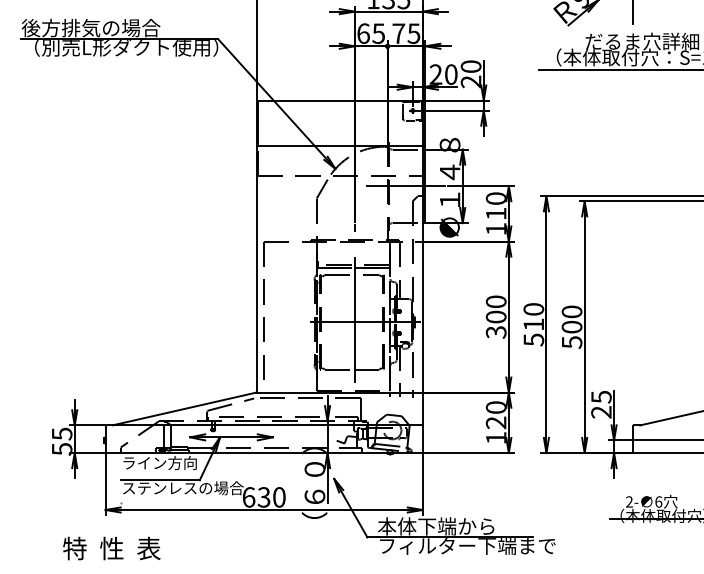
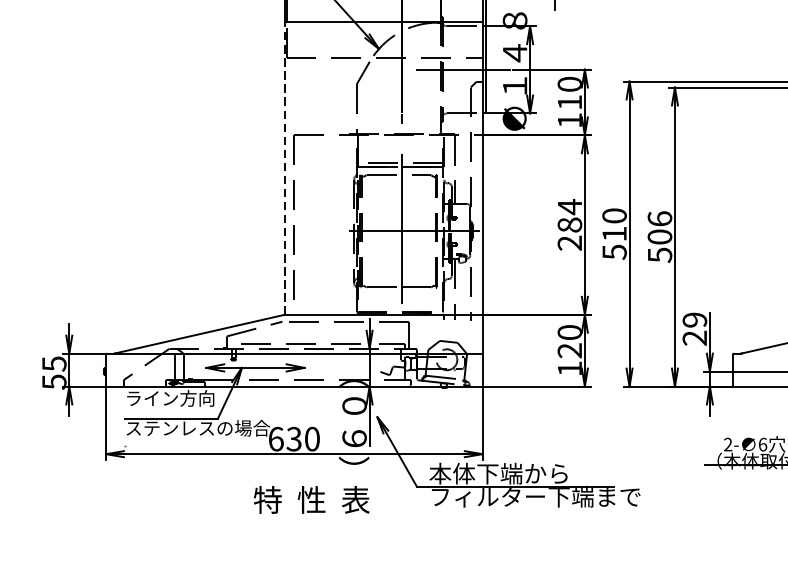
line: (256, 268) -> (285, 167), solid -> dashed
text: (571, 311) -> (659, 218), 500 -> 506
text: (495, 316) -> (569, 224), 300 -> 284
text: (601, 397) -> (694, 320), 25 -> 29
text: (111, 548) -> (311, 499), moved

